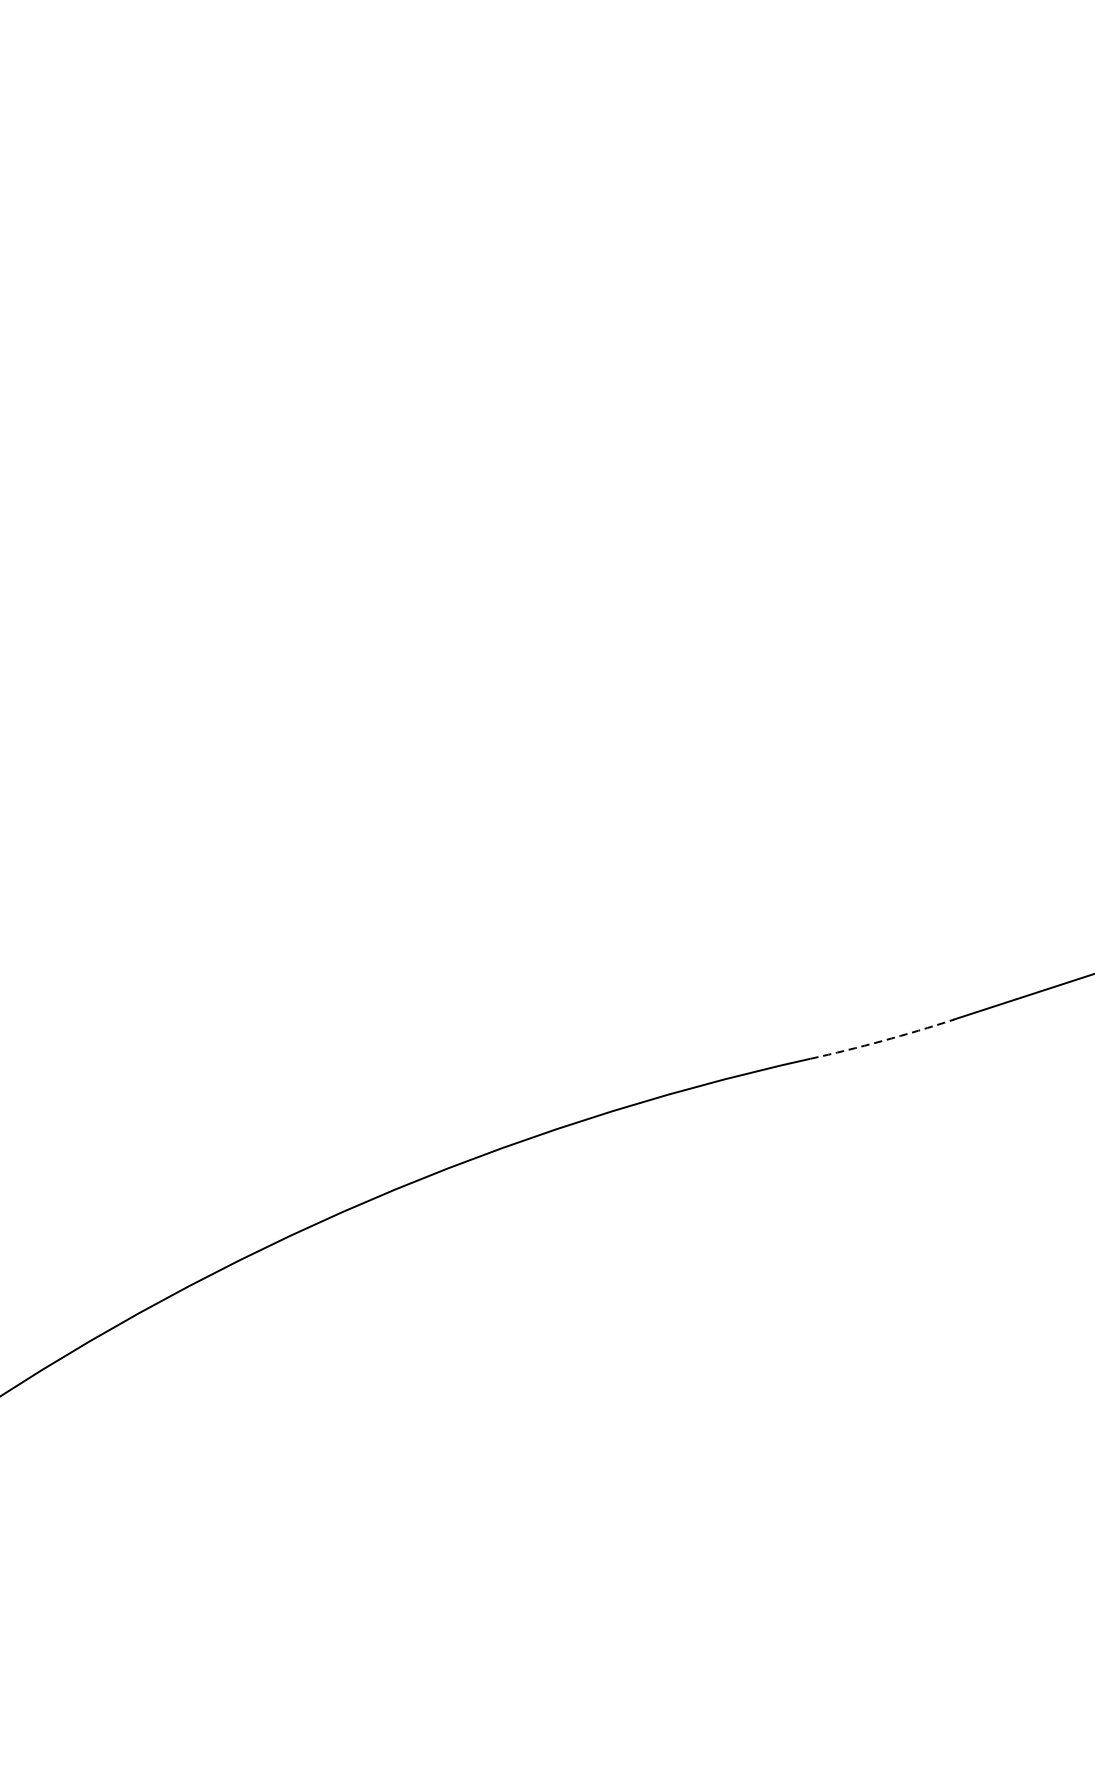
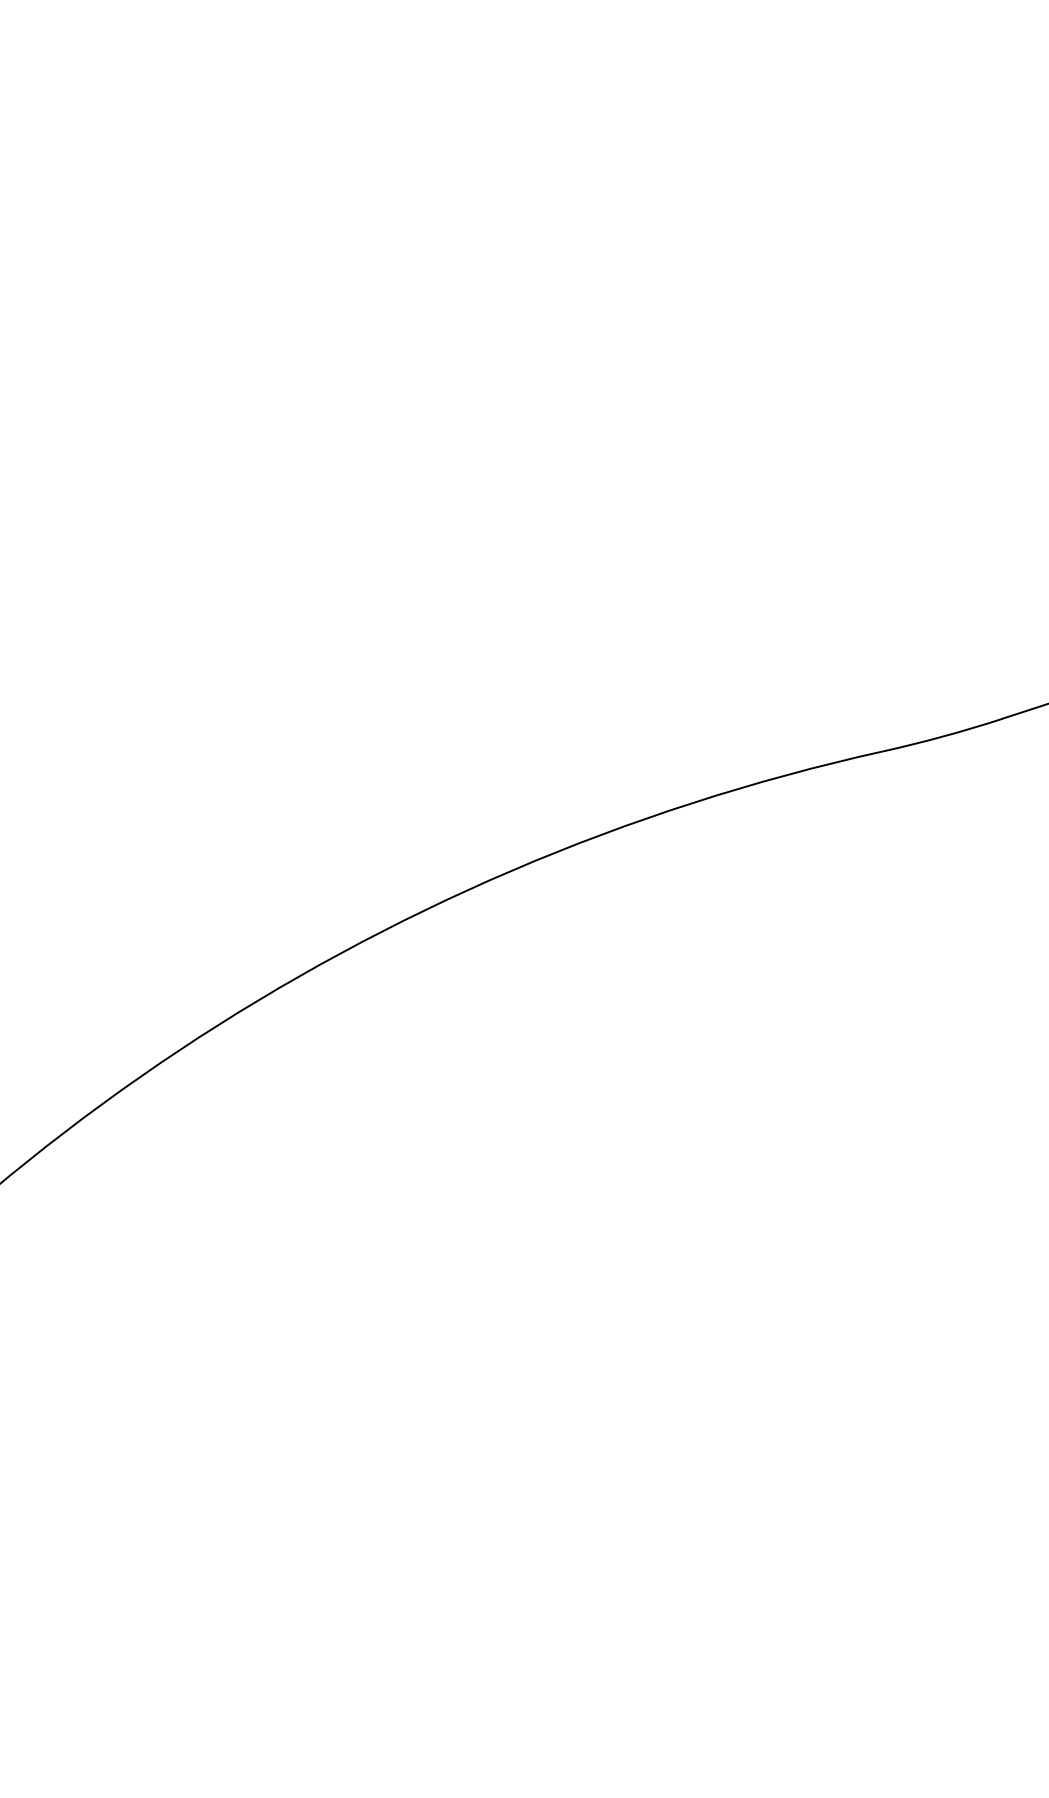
arc: (882, 1040) -> (942, 736), dashed -> solid

